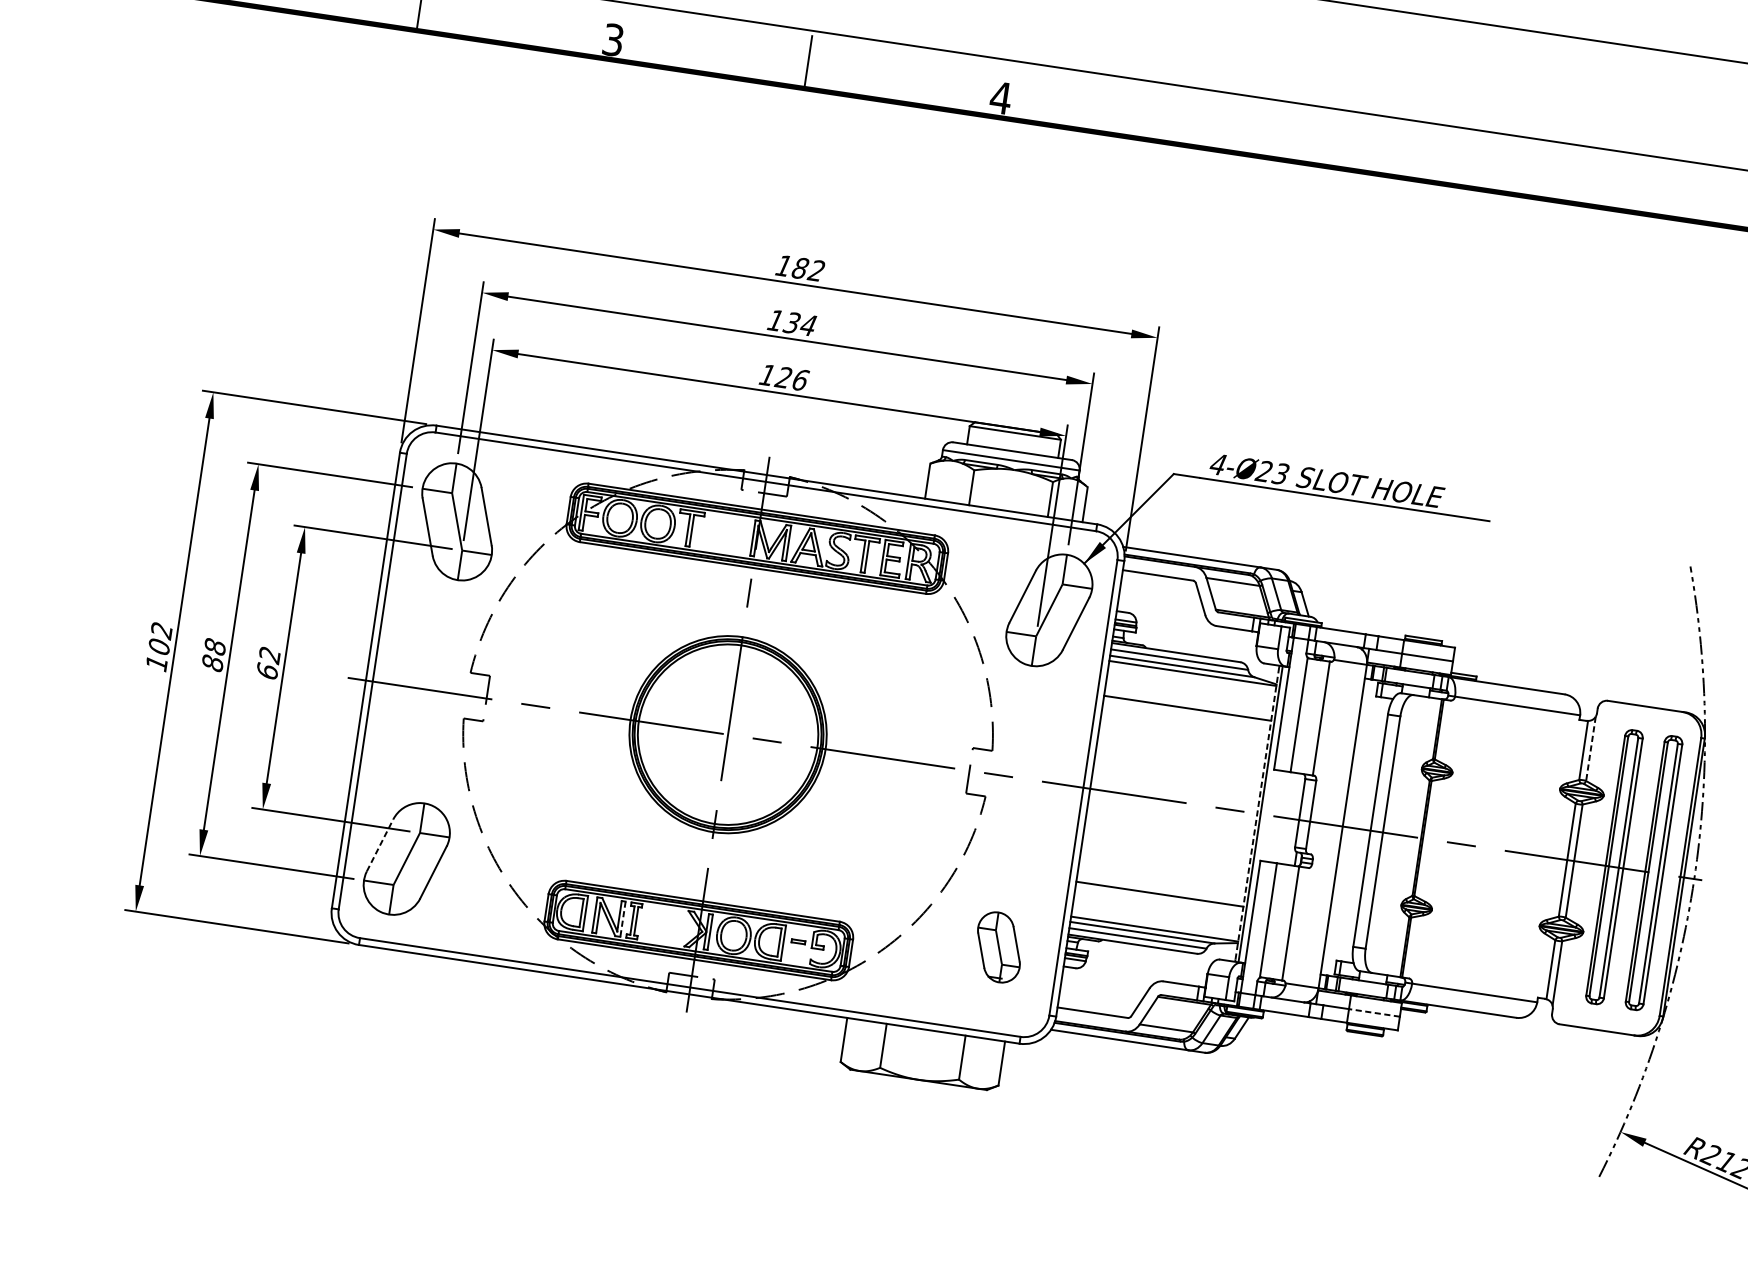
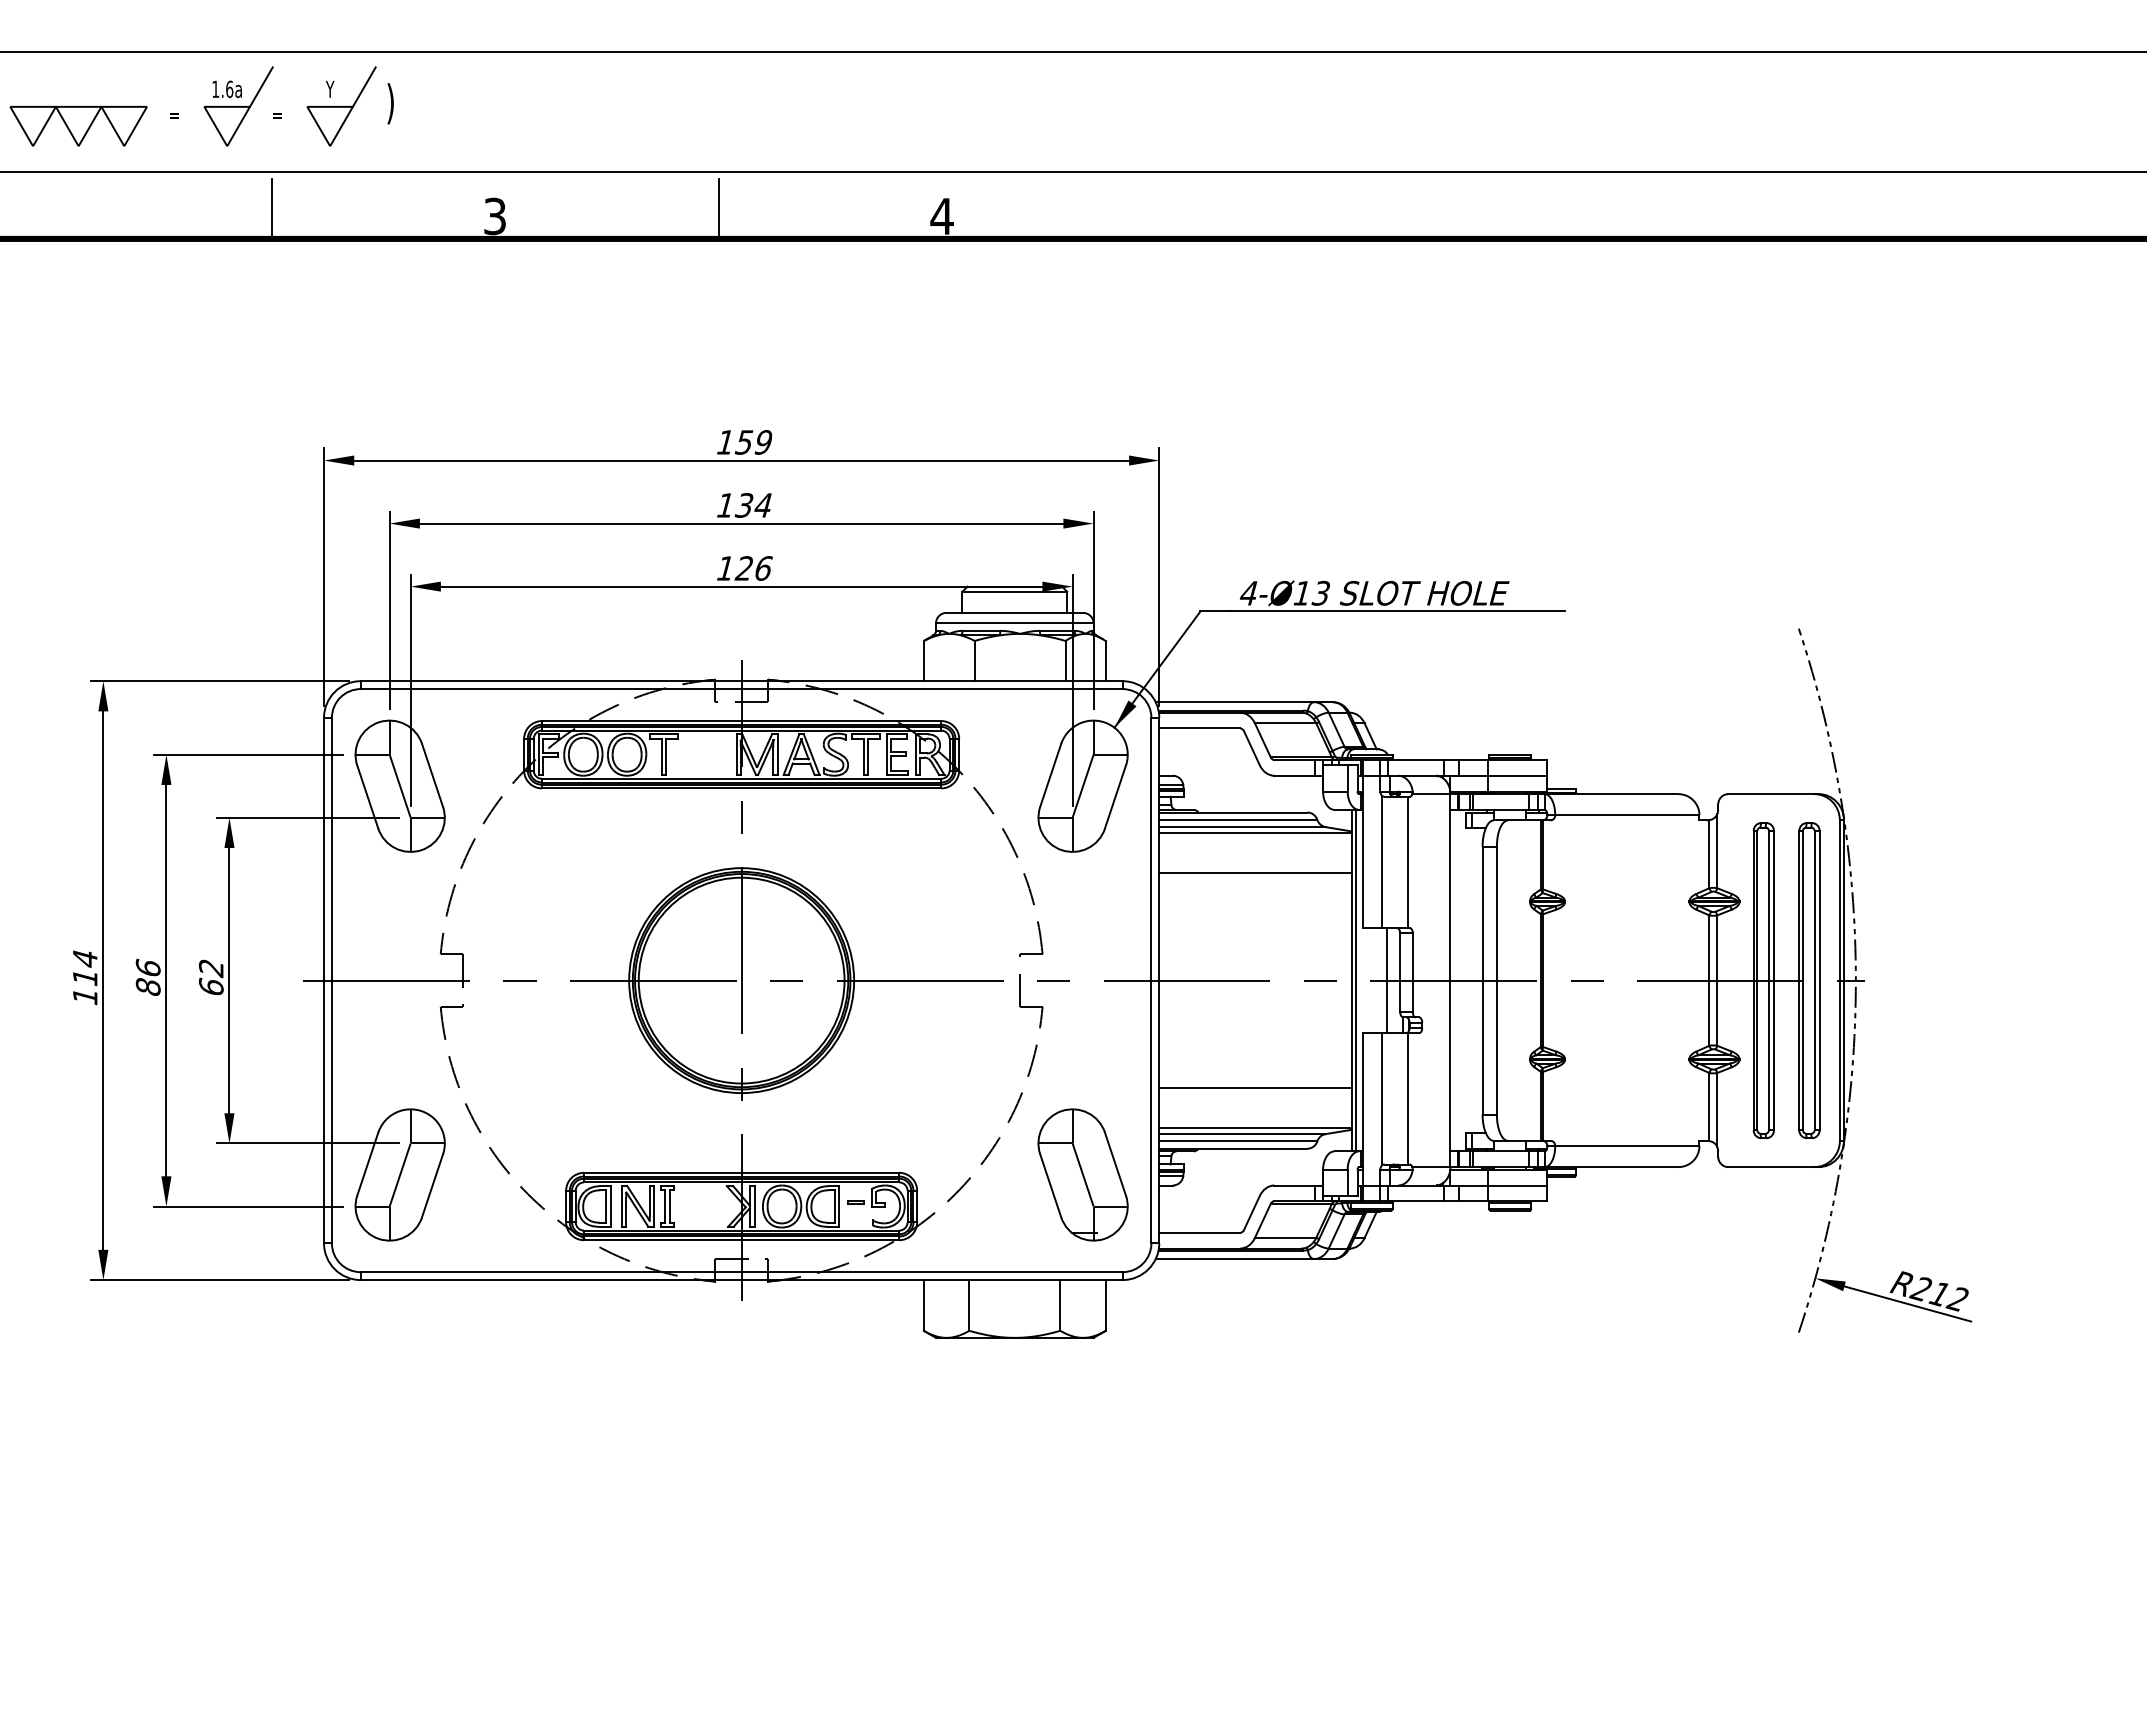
text: (808, 269) -> (753, 442), 182 -> 159
text: (1263, 470) -> (1301, 592), 4-Ø23 -> 4-Ø13
text: (159, 638) -> (84, 968), 102 -> 114
text: (214, 646) -> (147, 967), 88 -> 86
line: (1591, 749) -> (1717, 851), dashed -> solid
line: (1256, 813) -> (1351, 980), dashed -> solid
line: (1288, 818) -> (1387, 980), added
line: (379, 844) -> (367, 1163), dashed -> solid
line: (623, 920) -> (654, 1207), dashed -> solid
part: (998, 946) -> (1082, 1174), size x1.67
line: (1374, 1012) -> (1517, 1185), dashed -> solid

